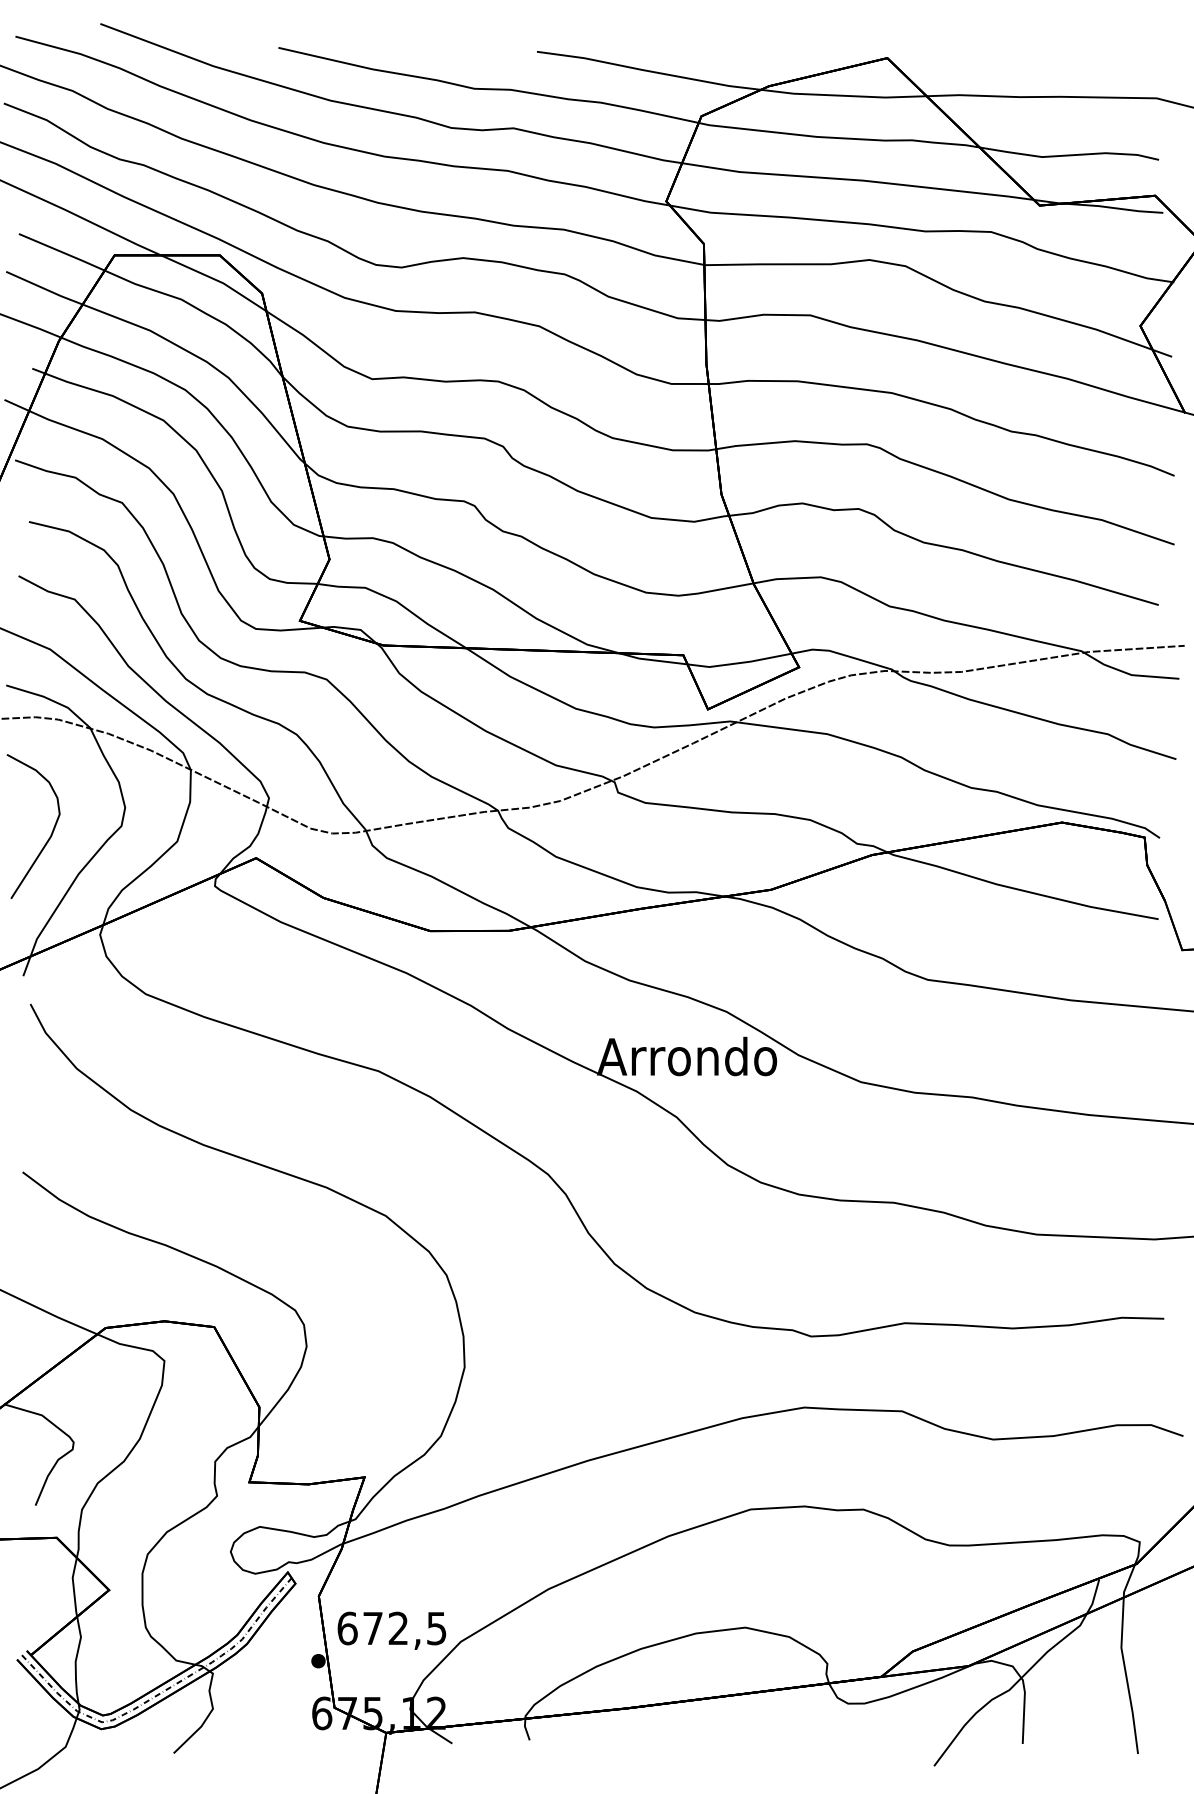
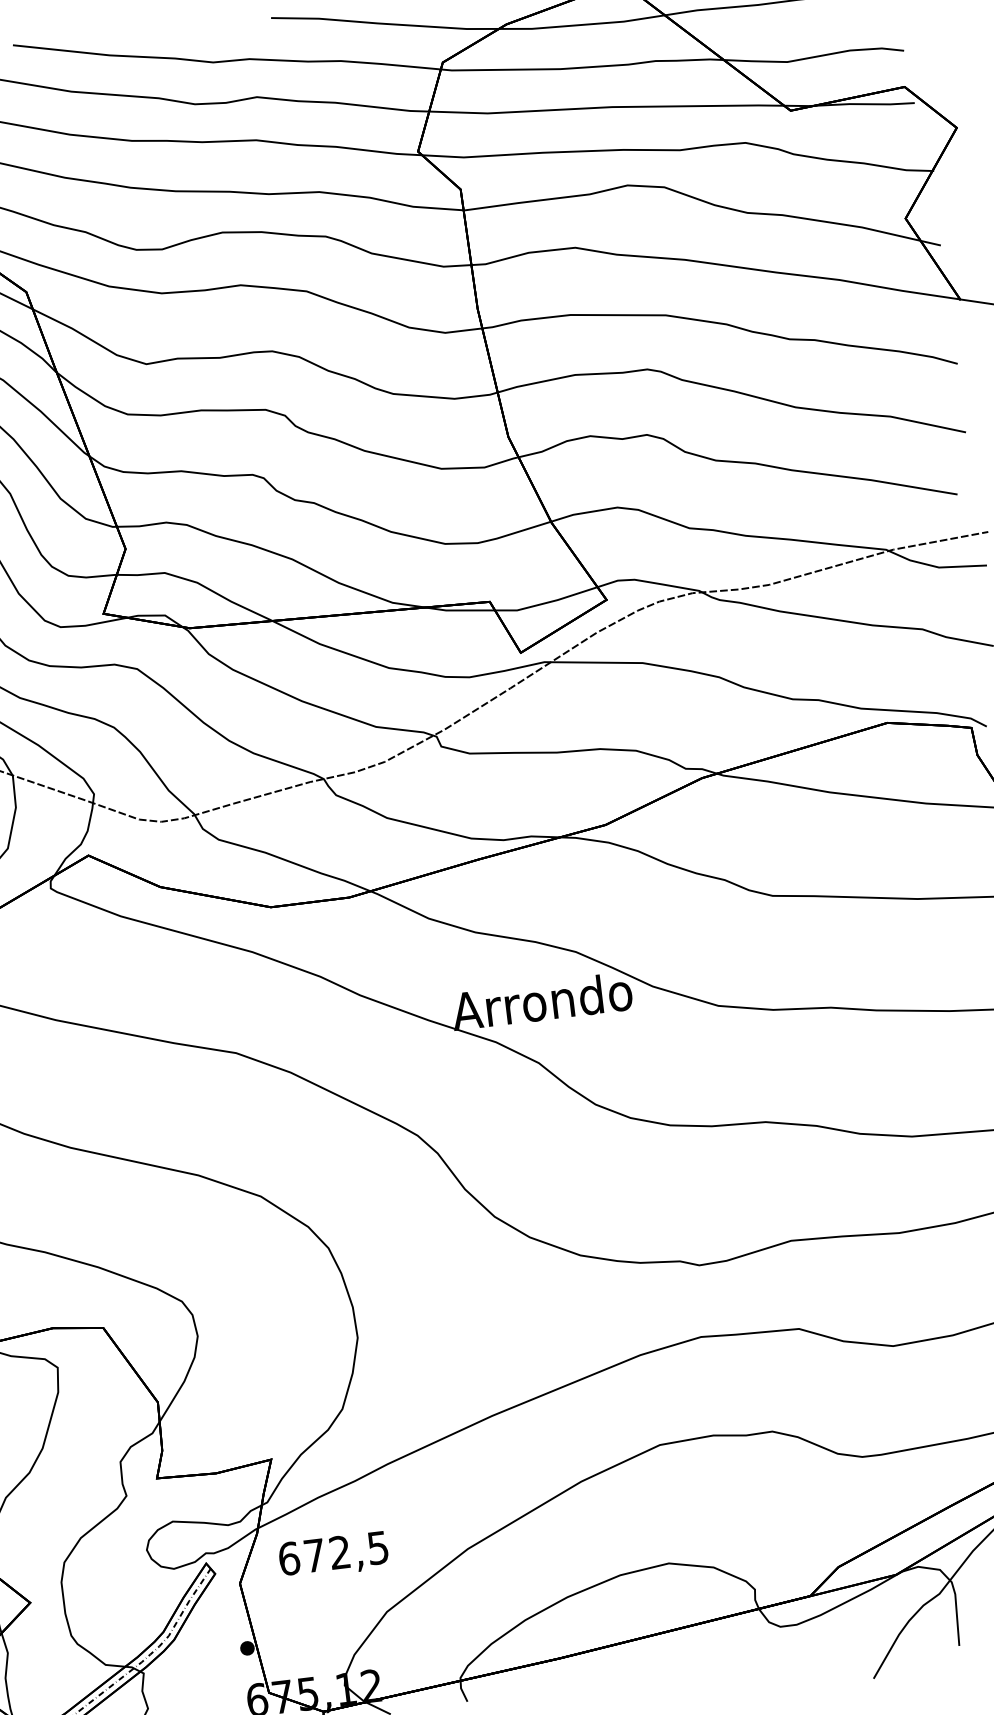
text: (391, 1630) -> (333, 1555), moved

